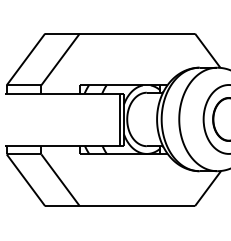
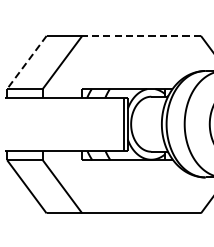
line: (137, 33) -> (141, 35), solid -> dashed
line: (25, 59) -> (26, 62), solid -> dashed

